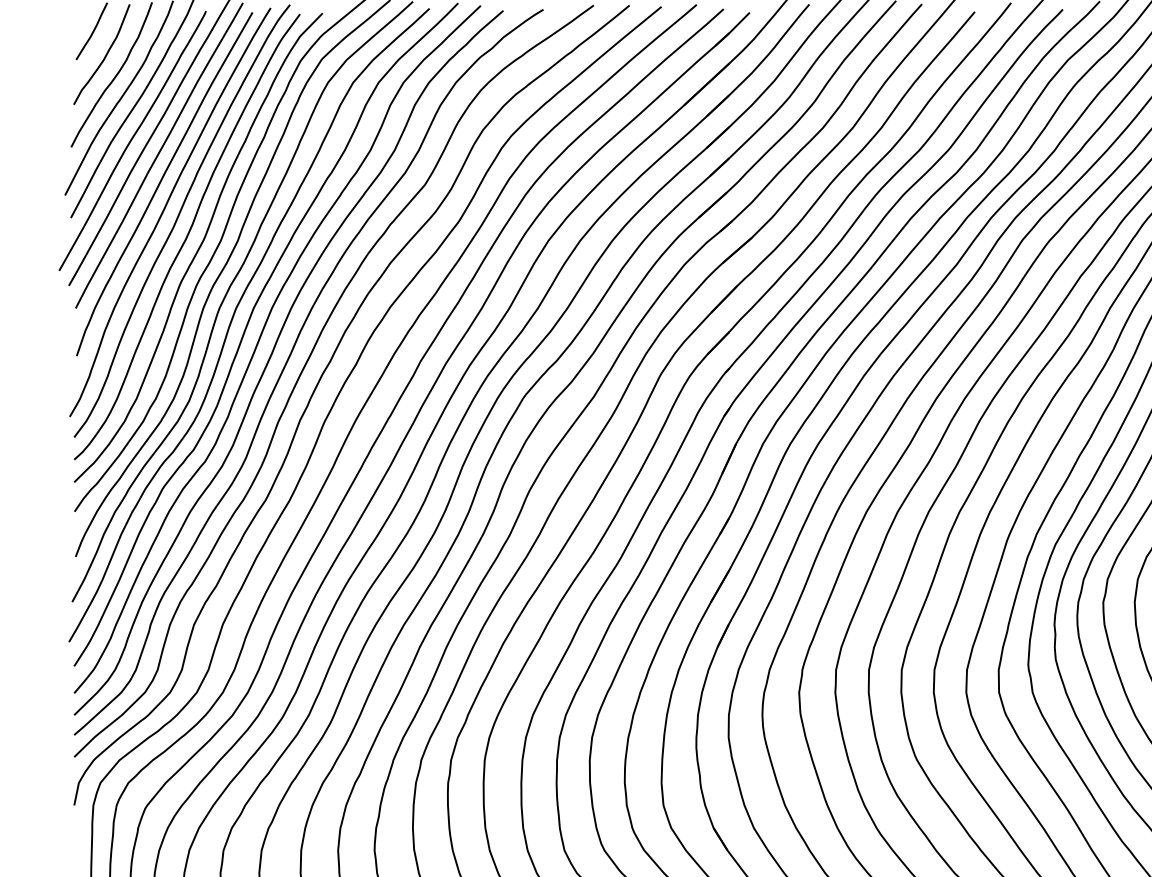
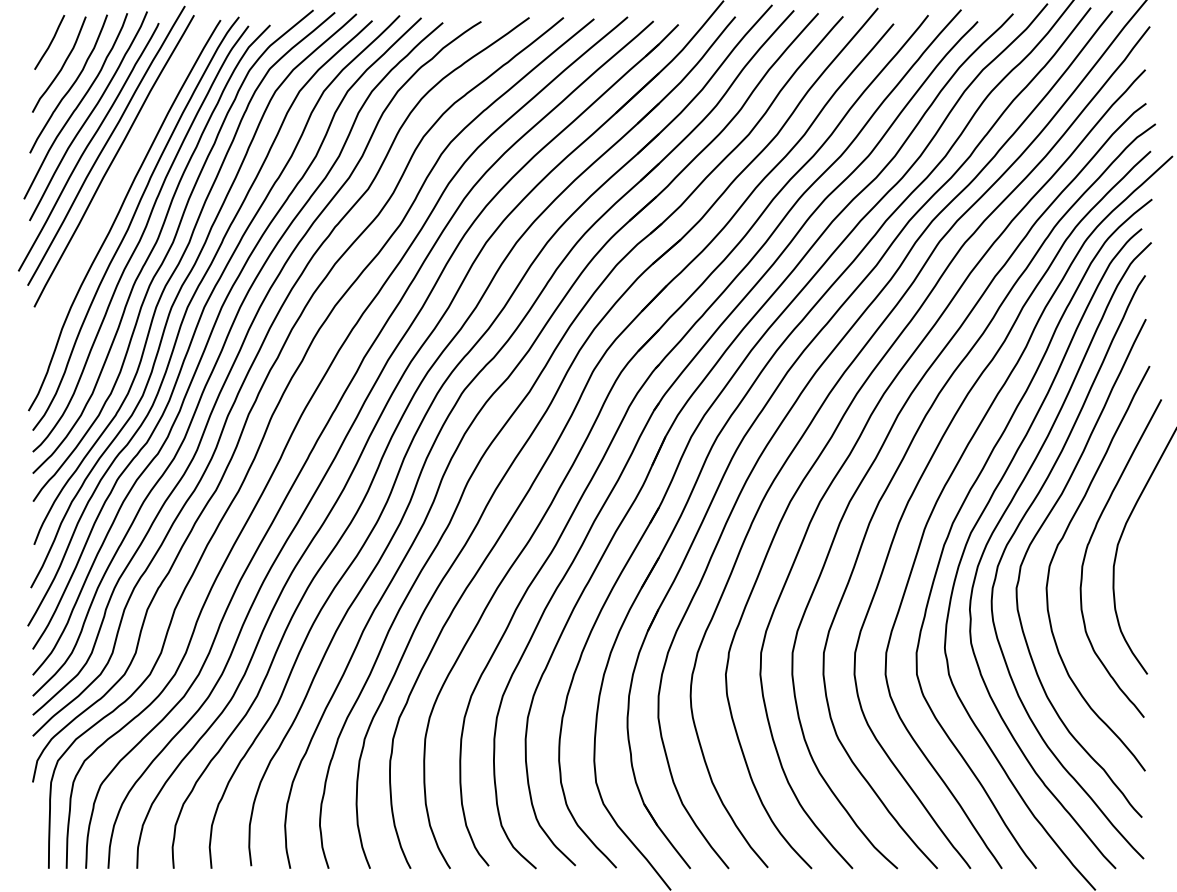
curve: (161, 182) -> (116, 186), removed

